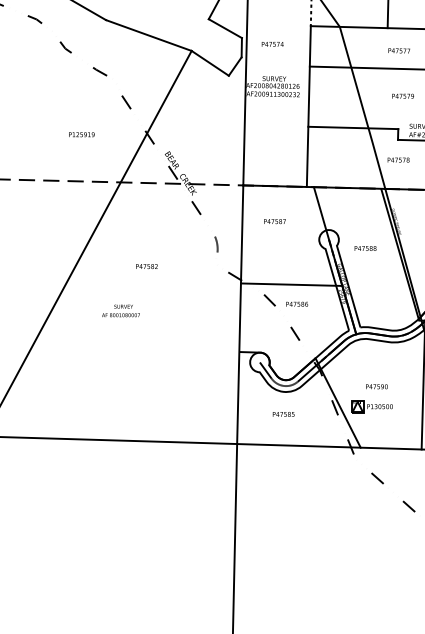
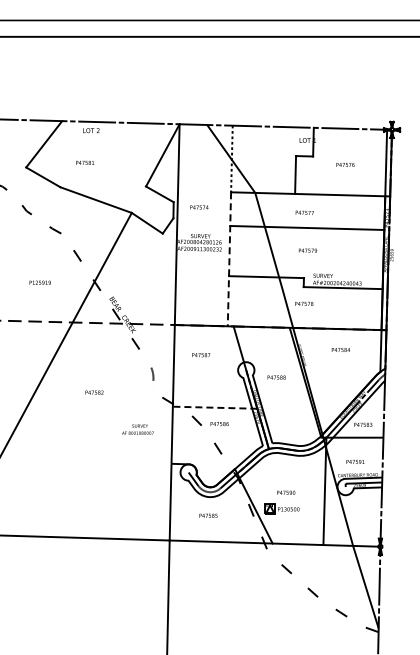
line: (308, 106) -> (229, 259), solid -> dashed
line: (290, 284) -> (214, 407), solid -> dashed
text: (120, 310) -> (137, 429), moved

